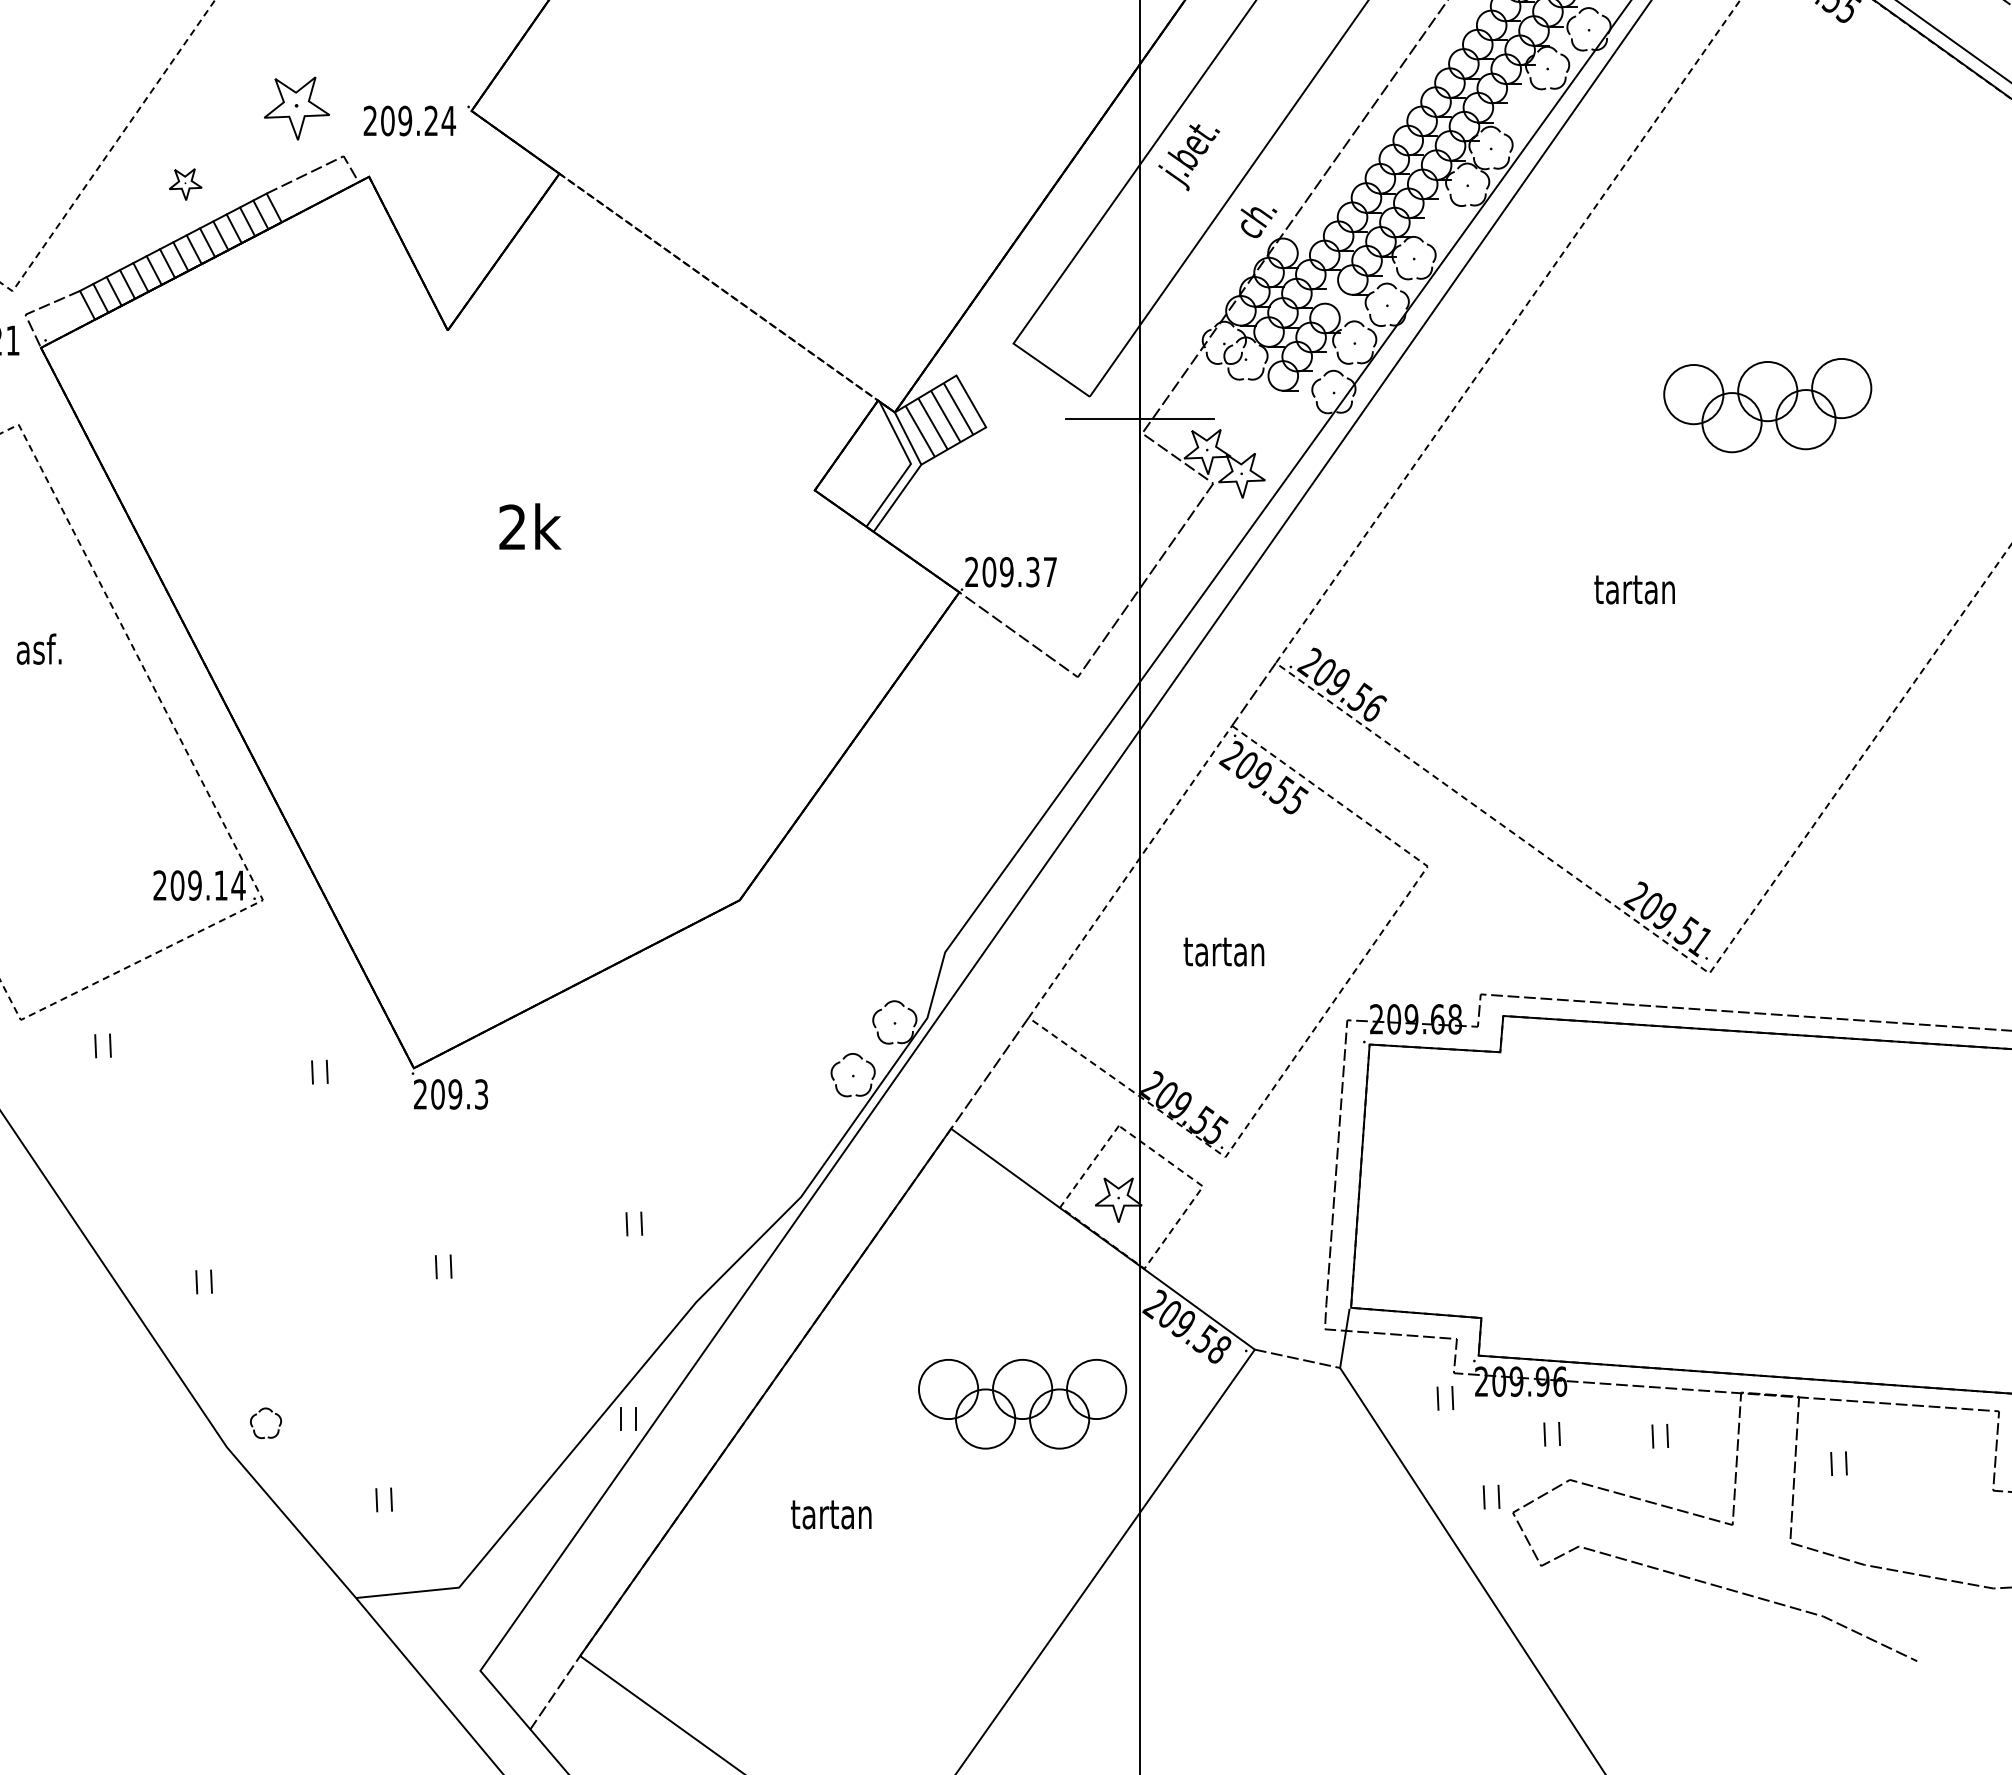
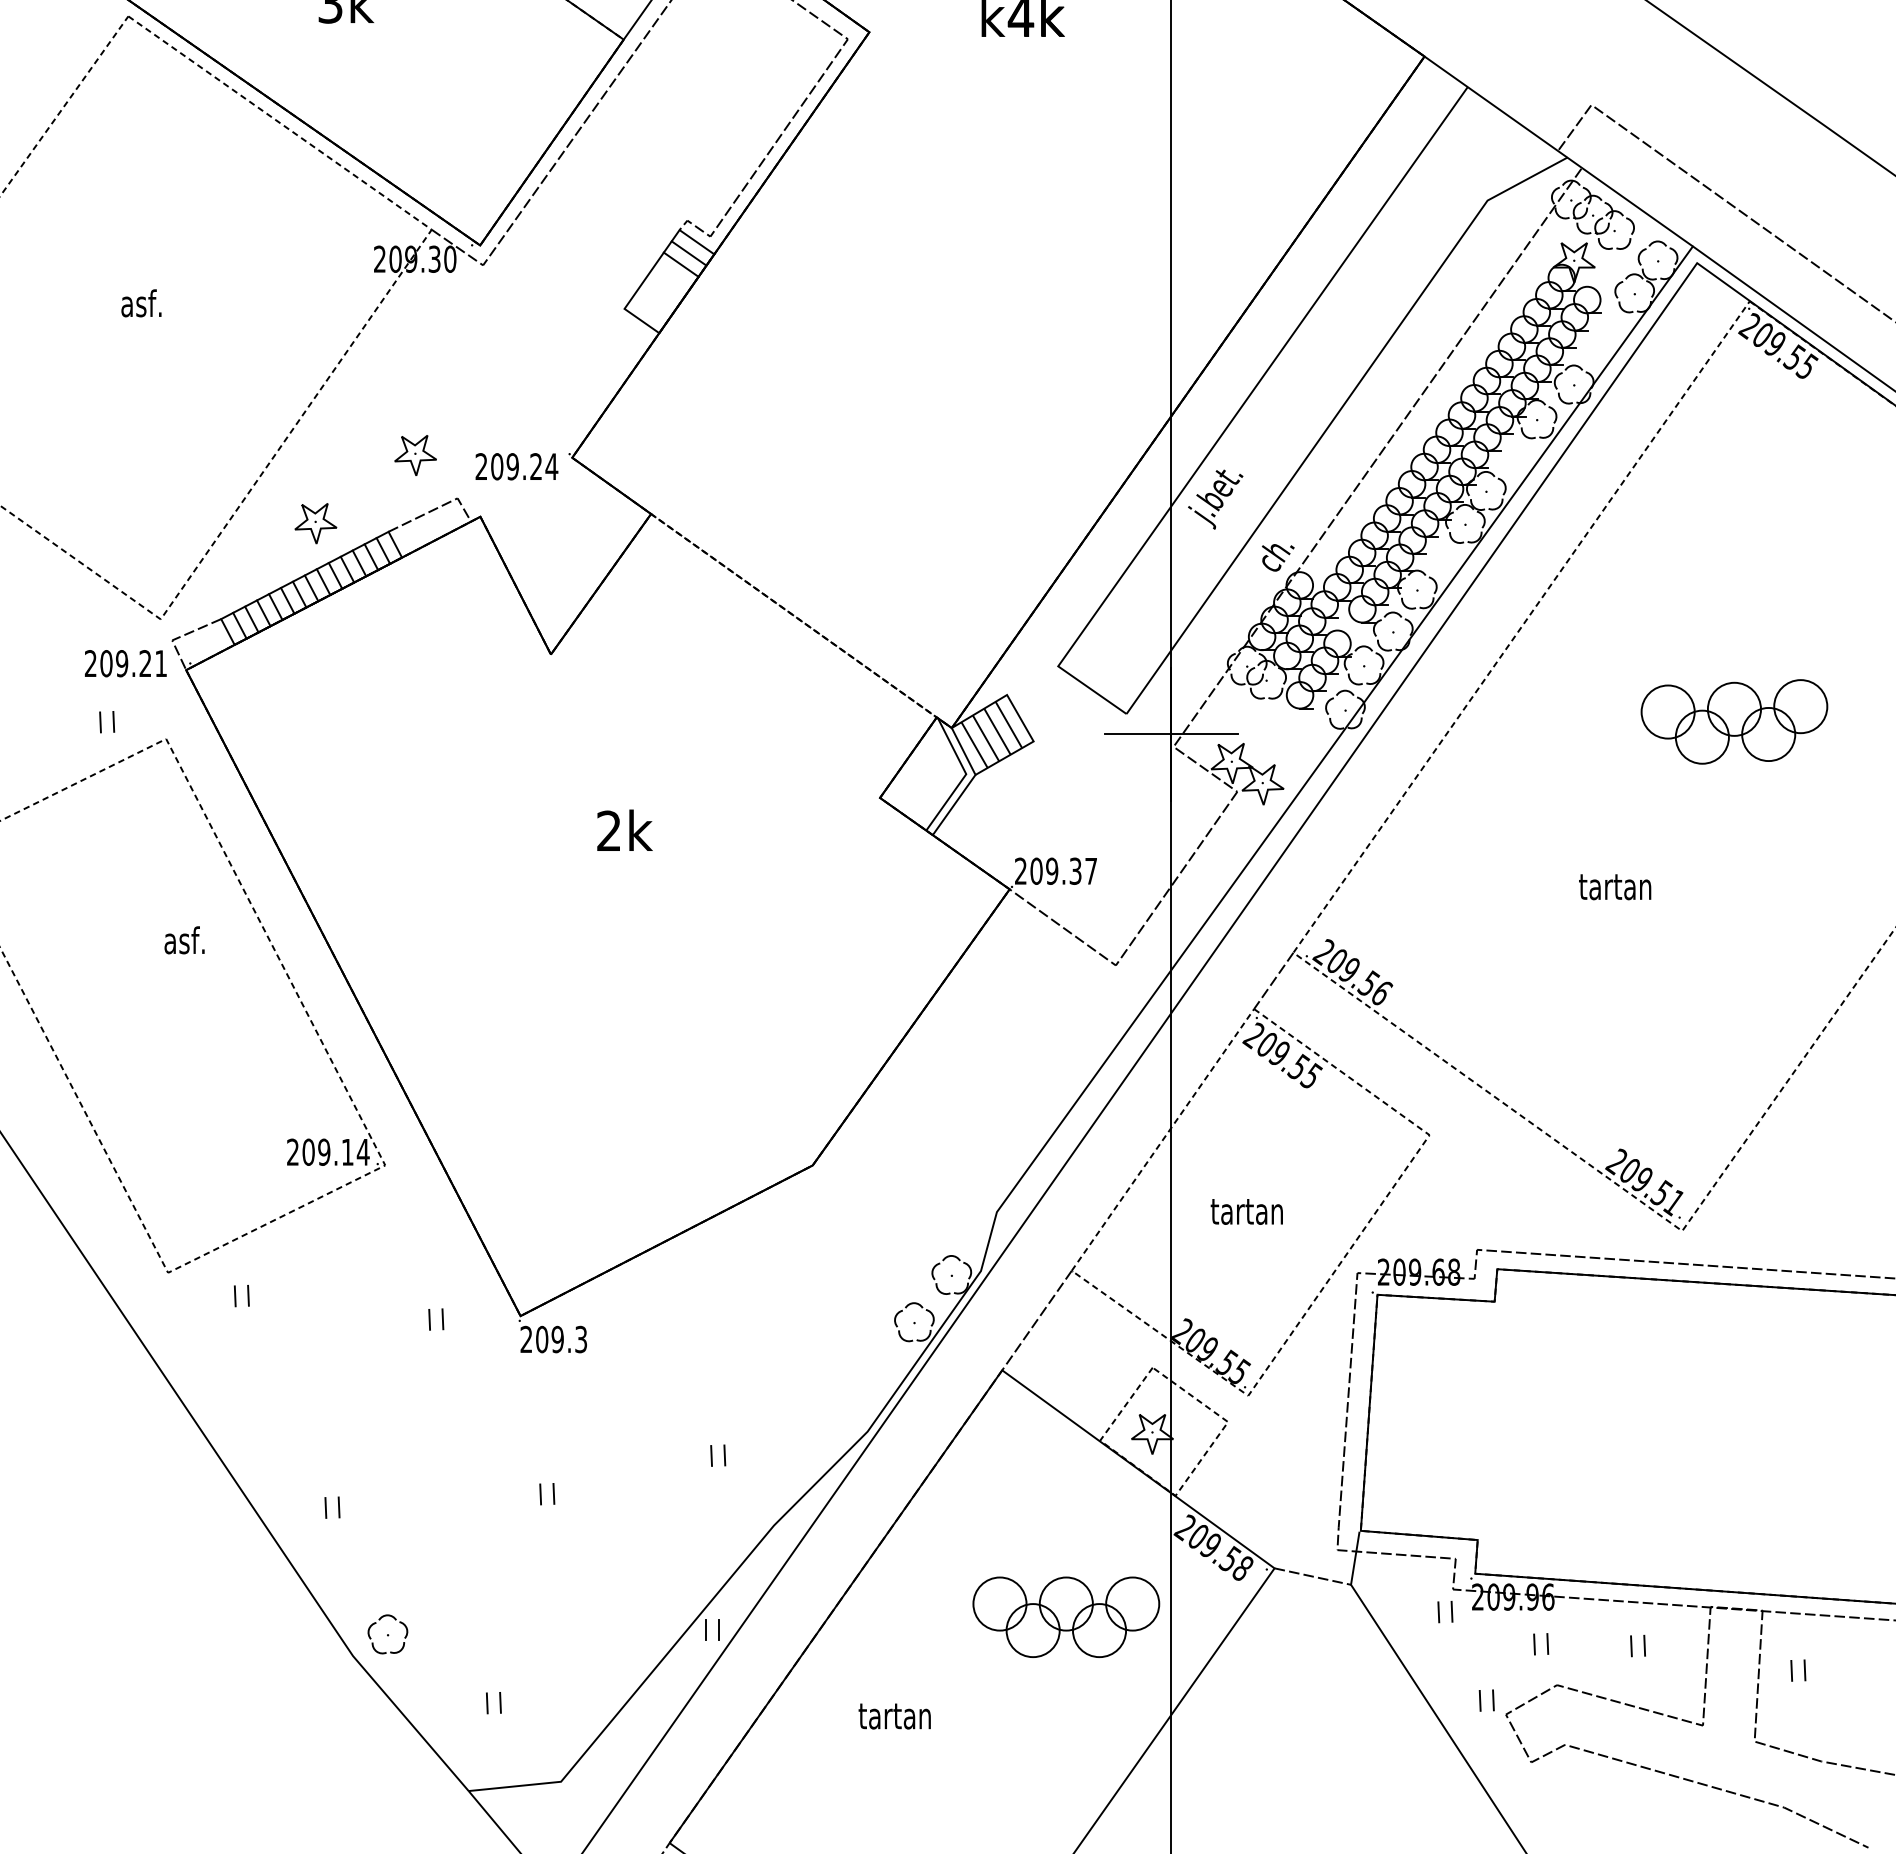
part: (296, 108) -> (415, 455), size x0.71
part: (185, 184) -> (315, 523), size x1.43
part: (265, 1423) -> (387, 1634), size x1.43

